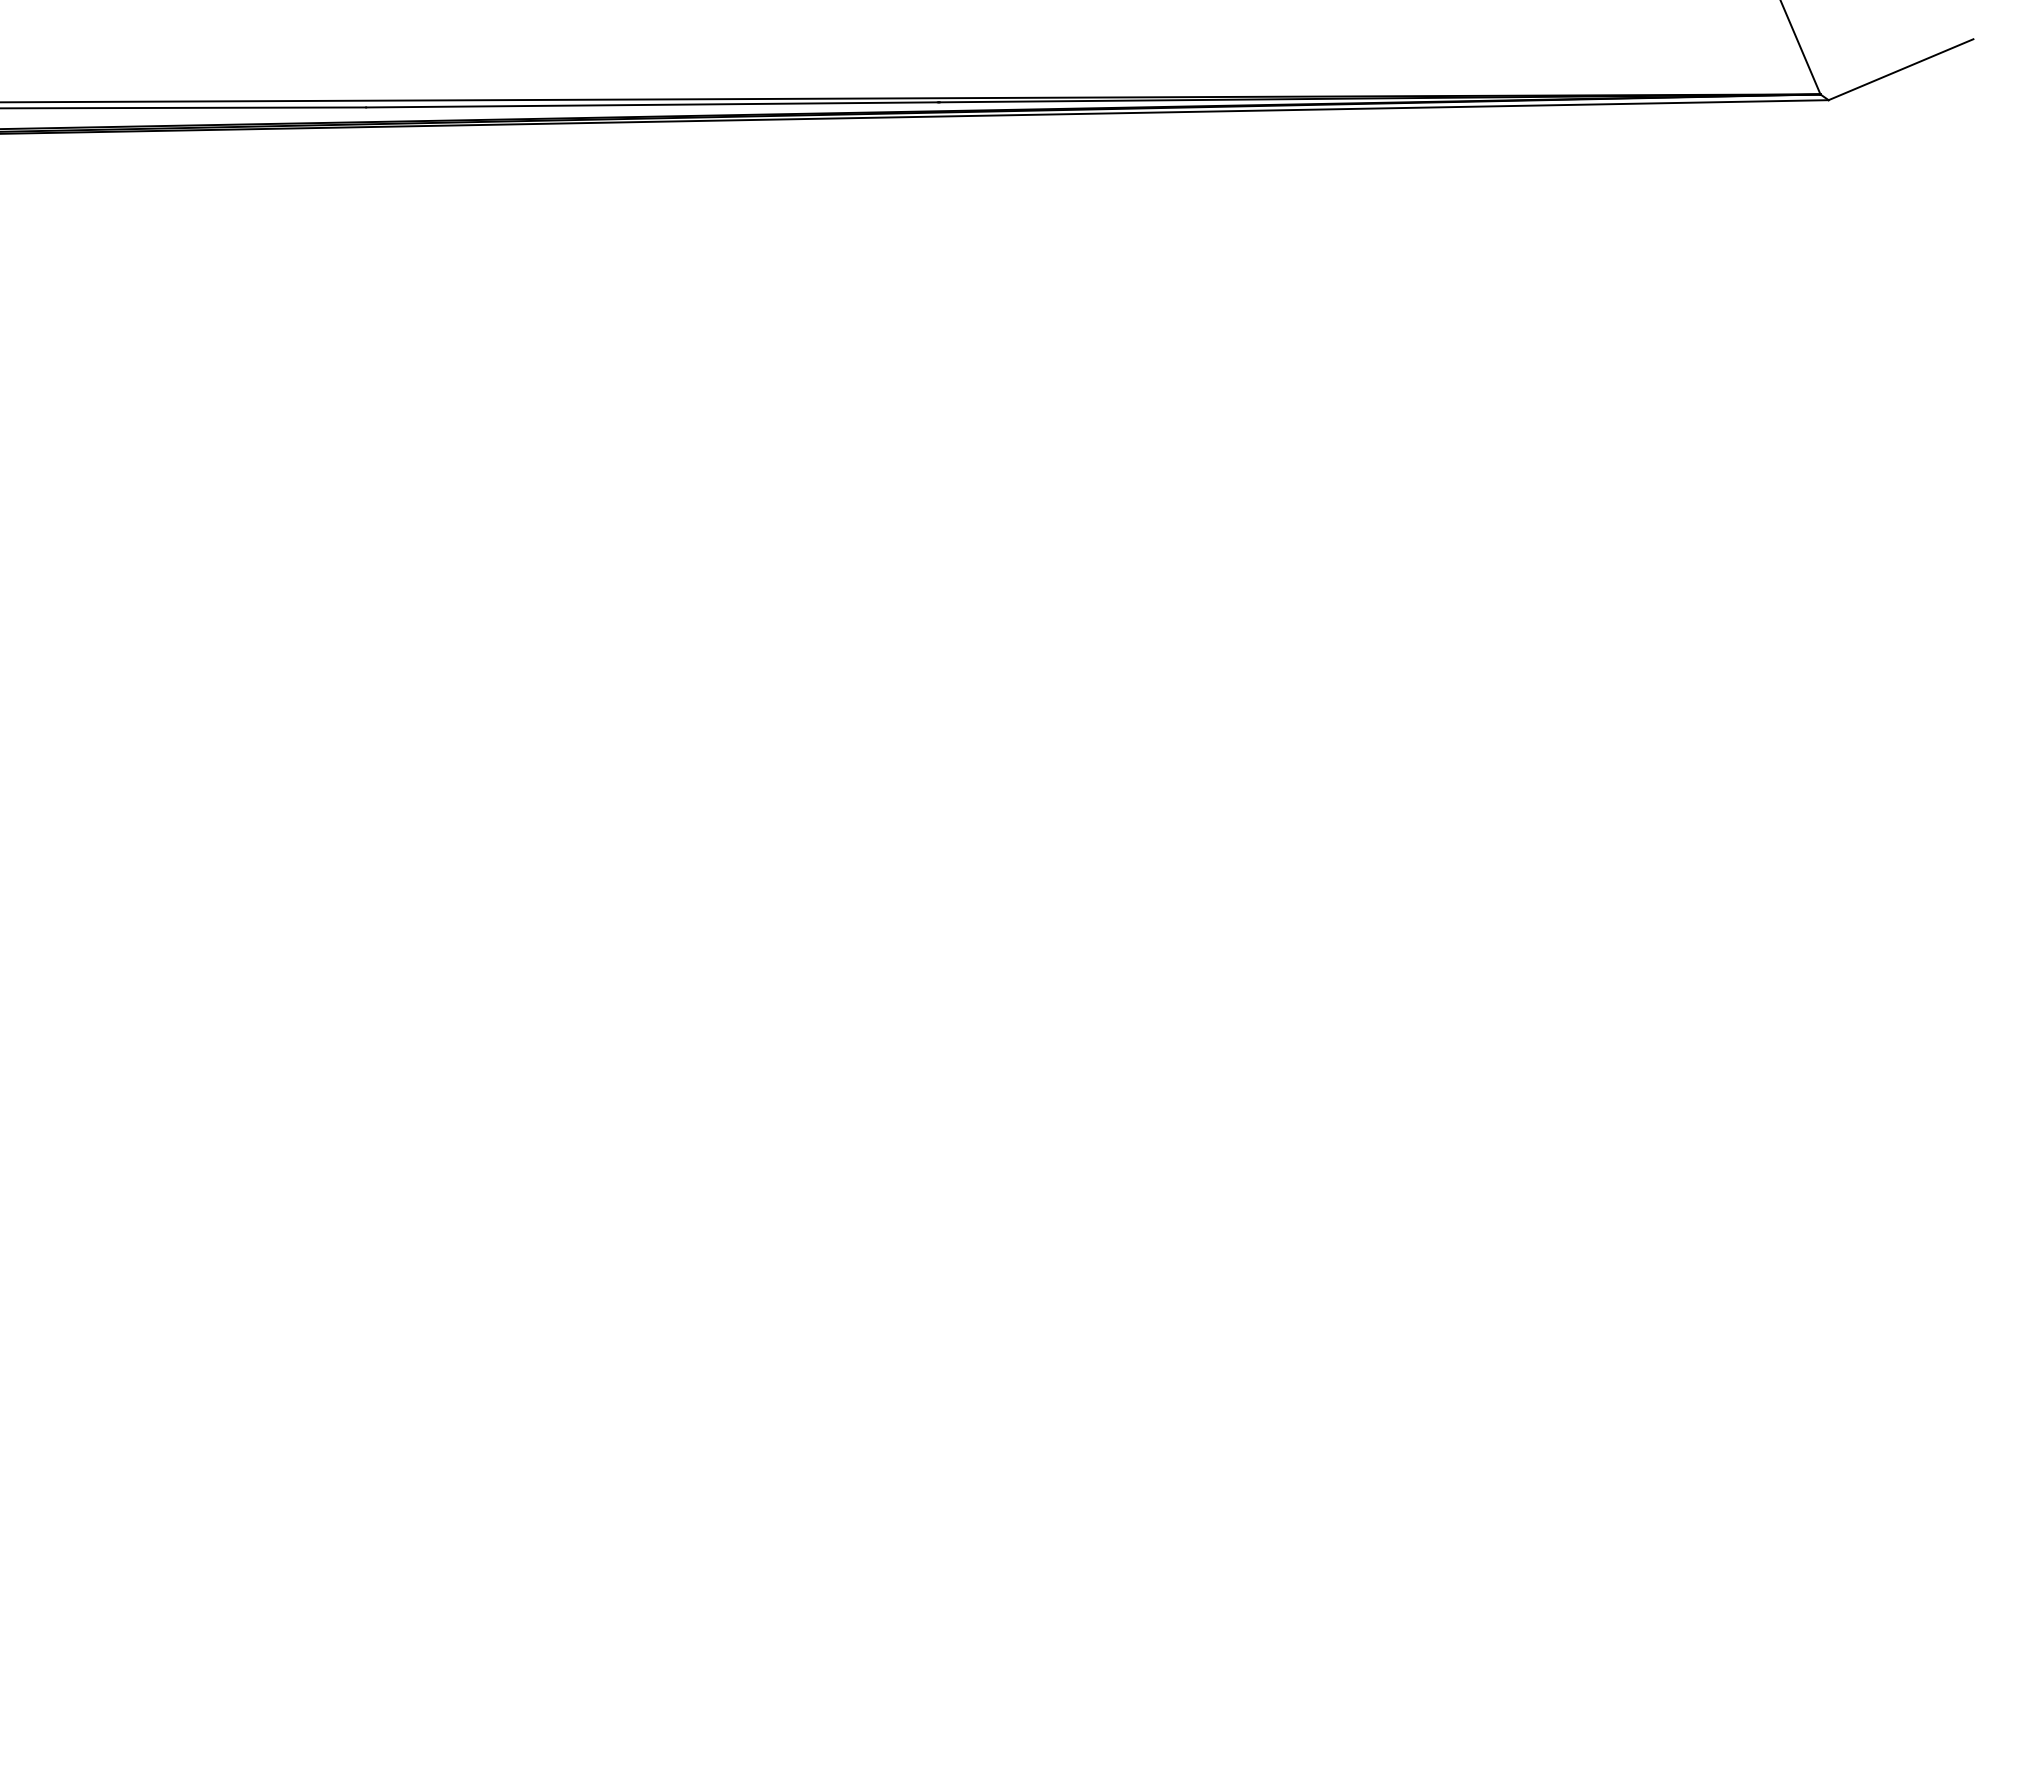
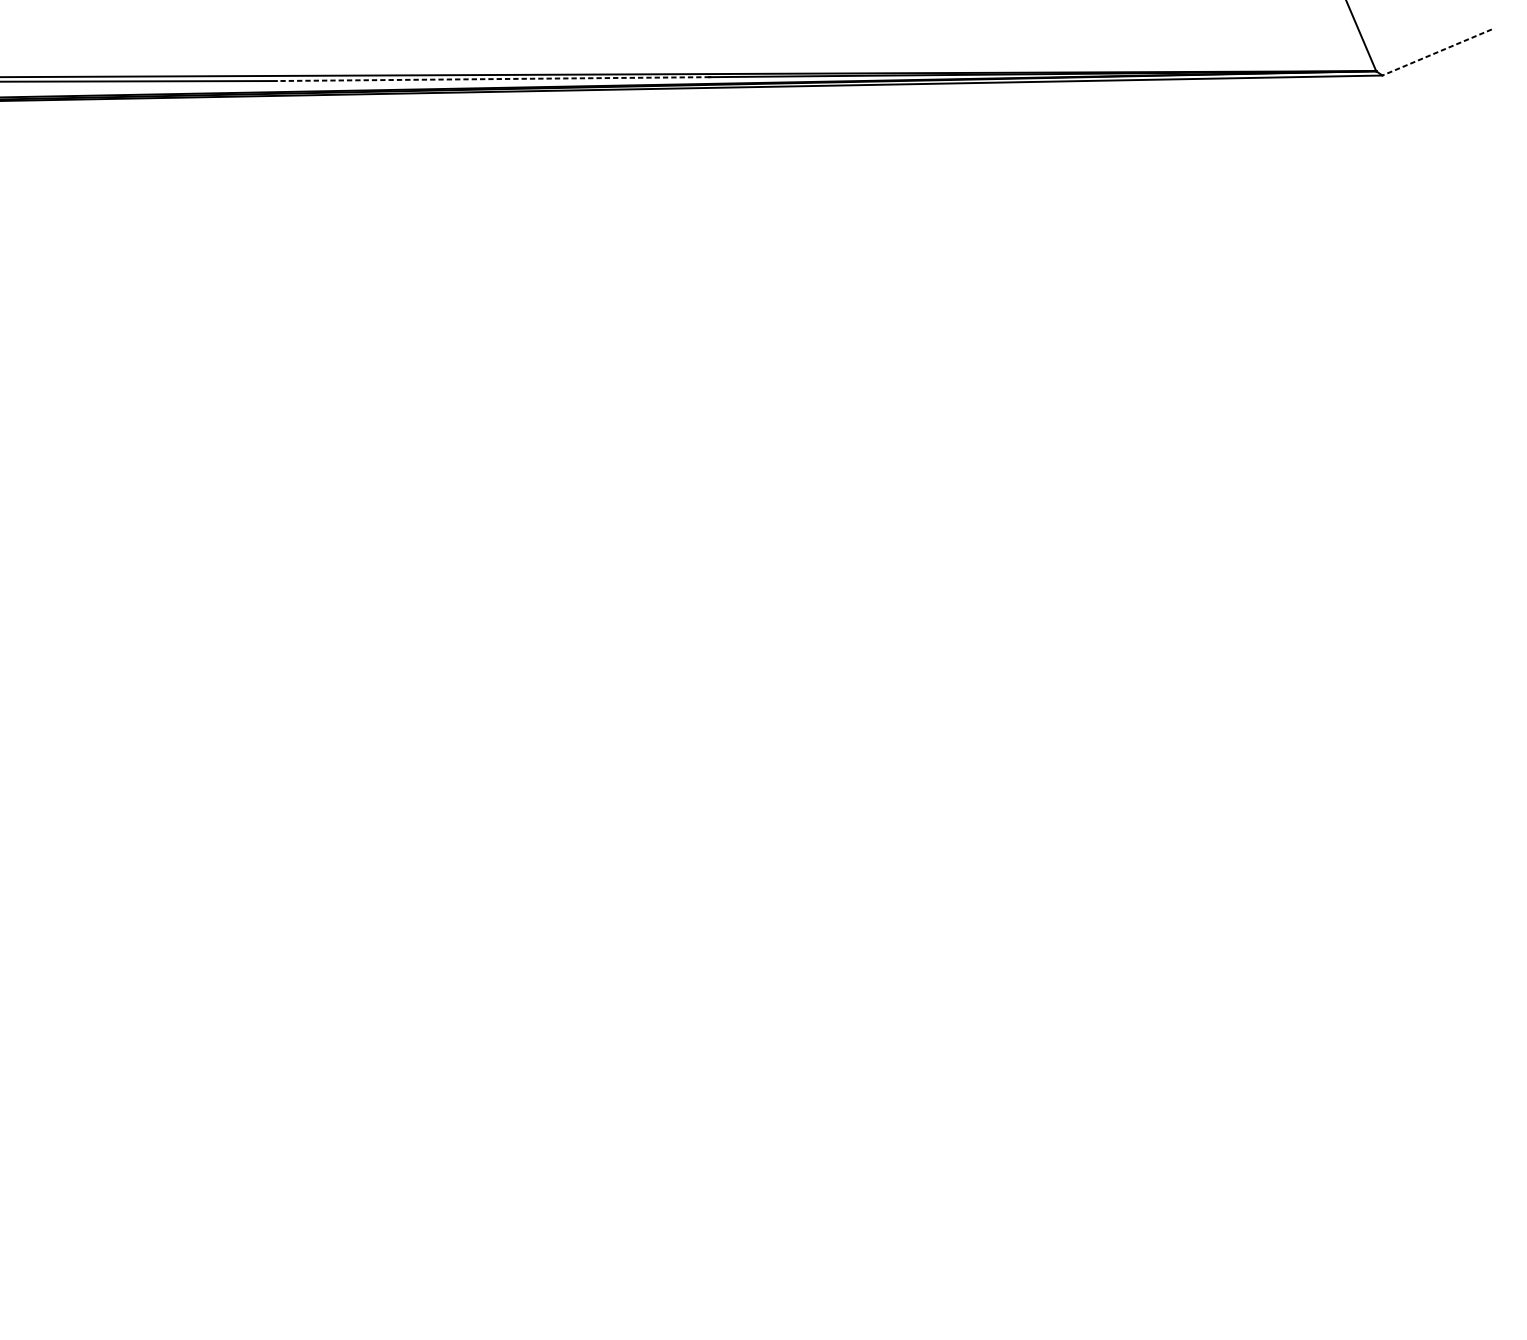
line: (1901, 69) -> (1437, 52), solid -> dashed
line: (652, 104) -> (493, 78), solid -> dashed

